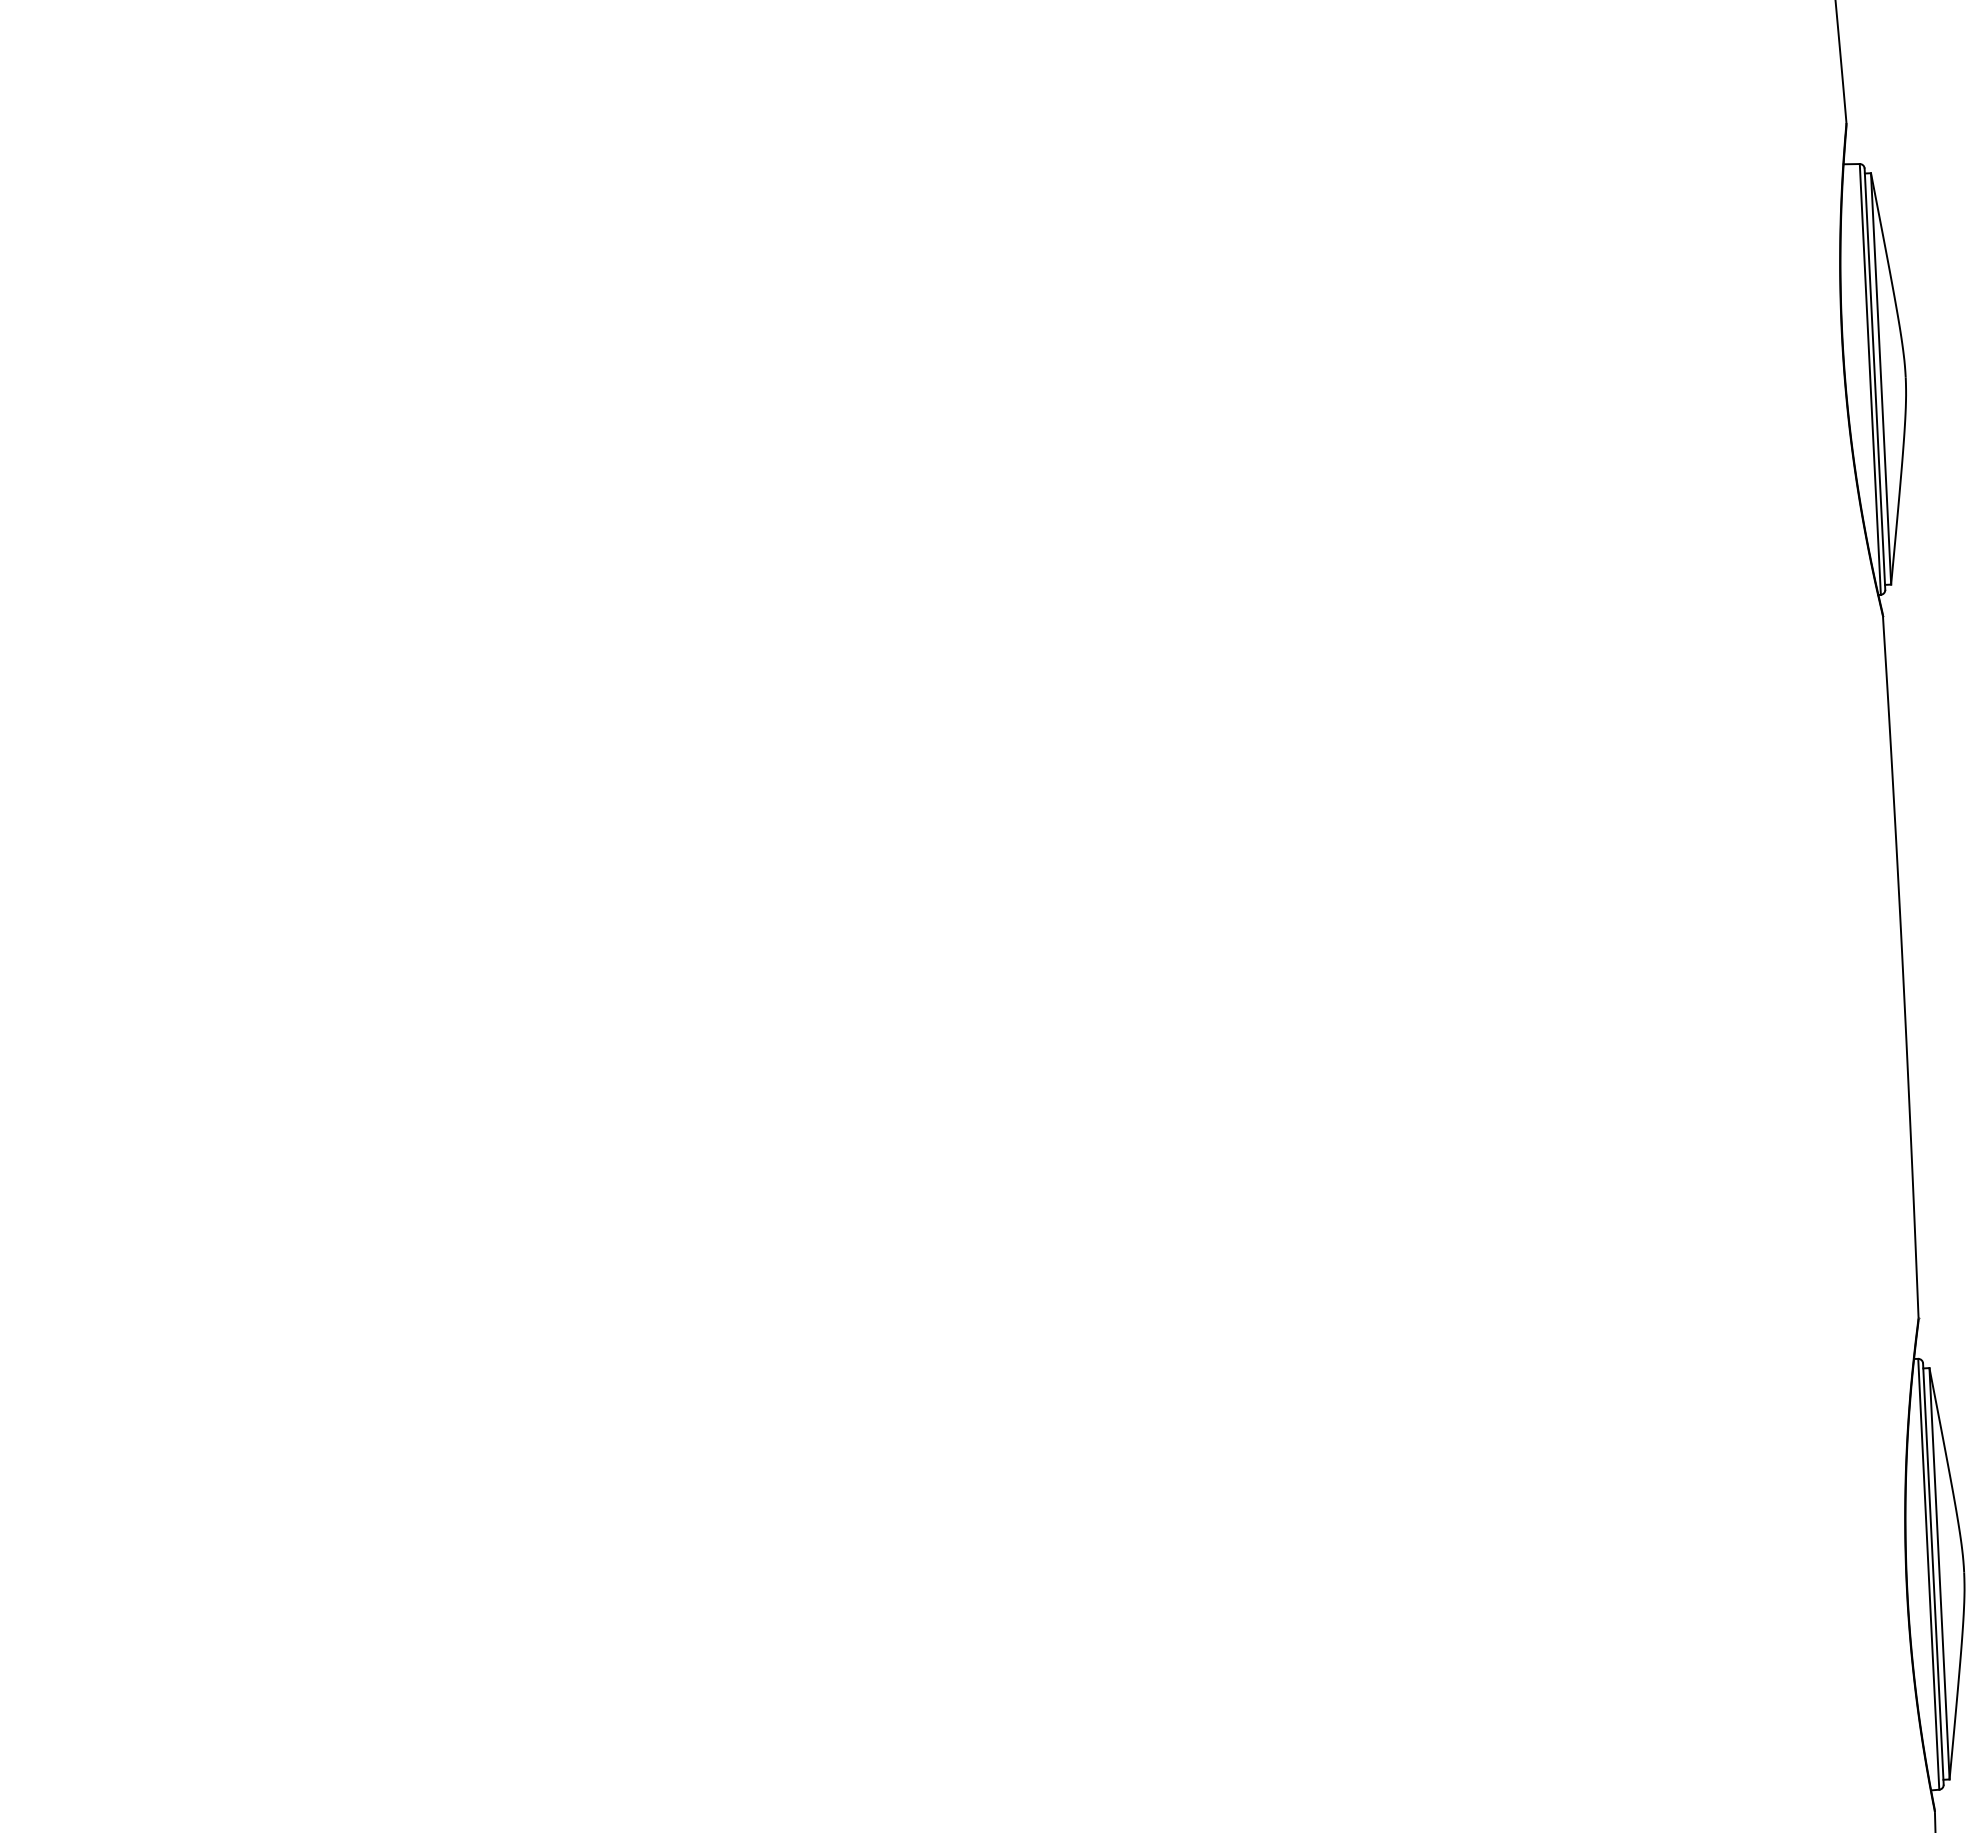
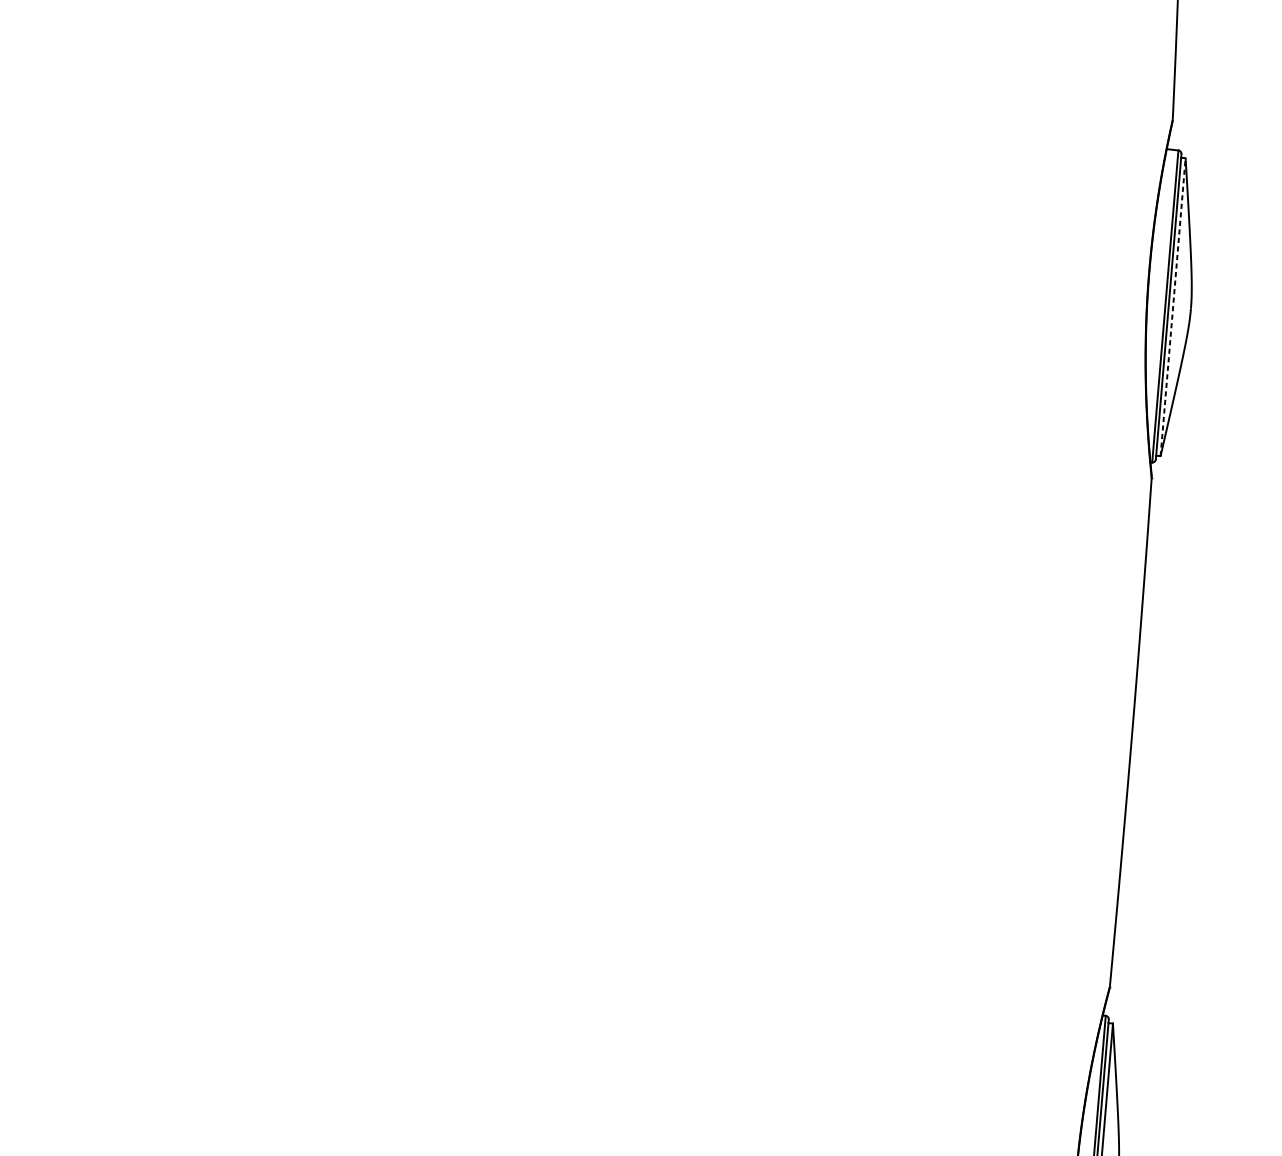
line: (1881, 378) -> (1173, 306), solid -> dashed

